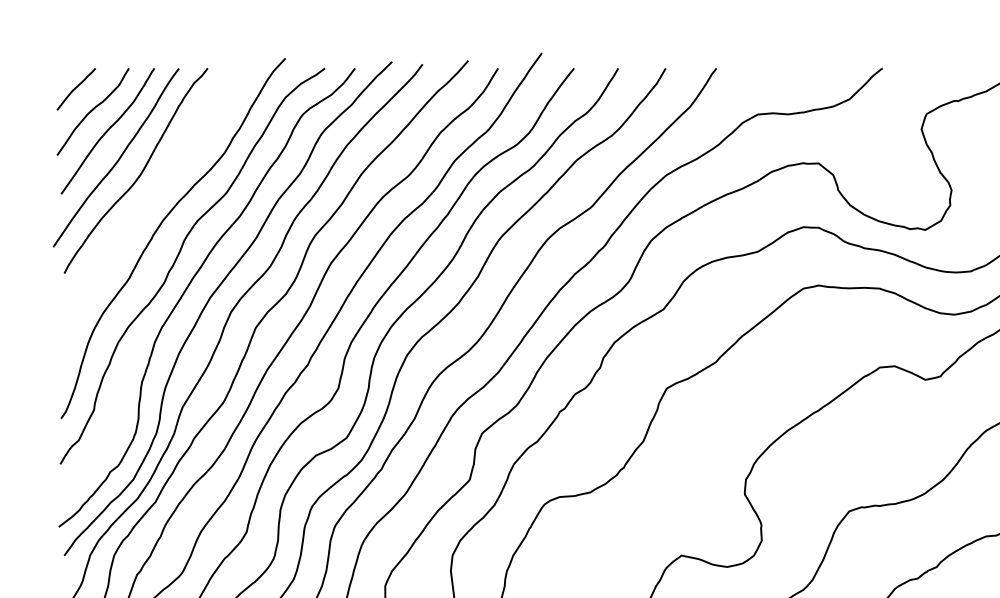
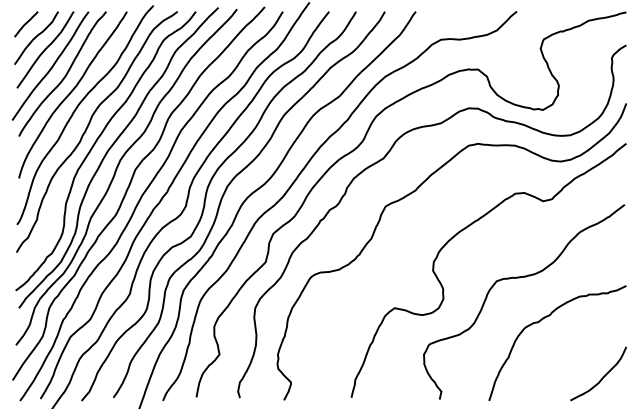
curve: (150, 202) -> (71, 93), added

